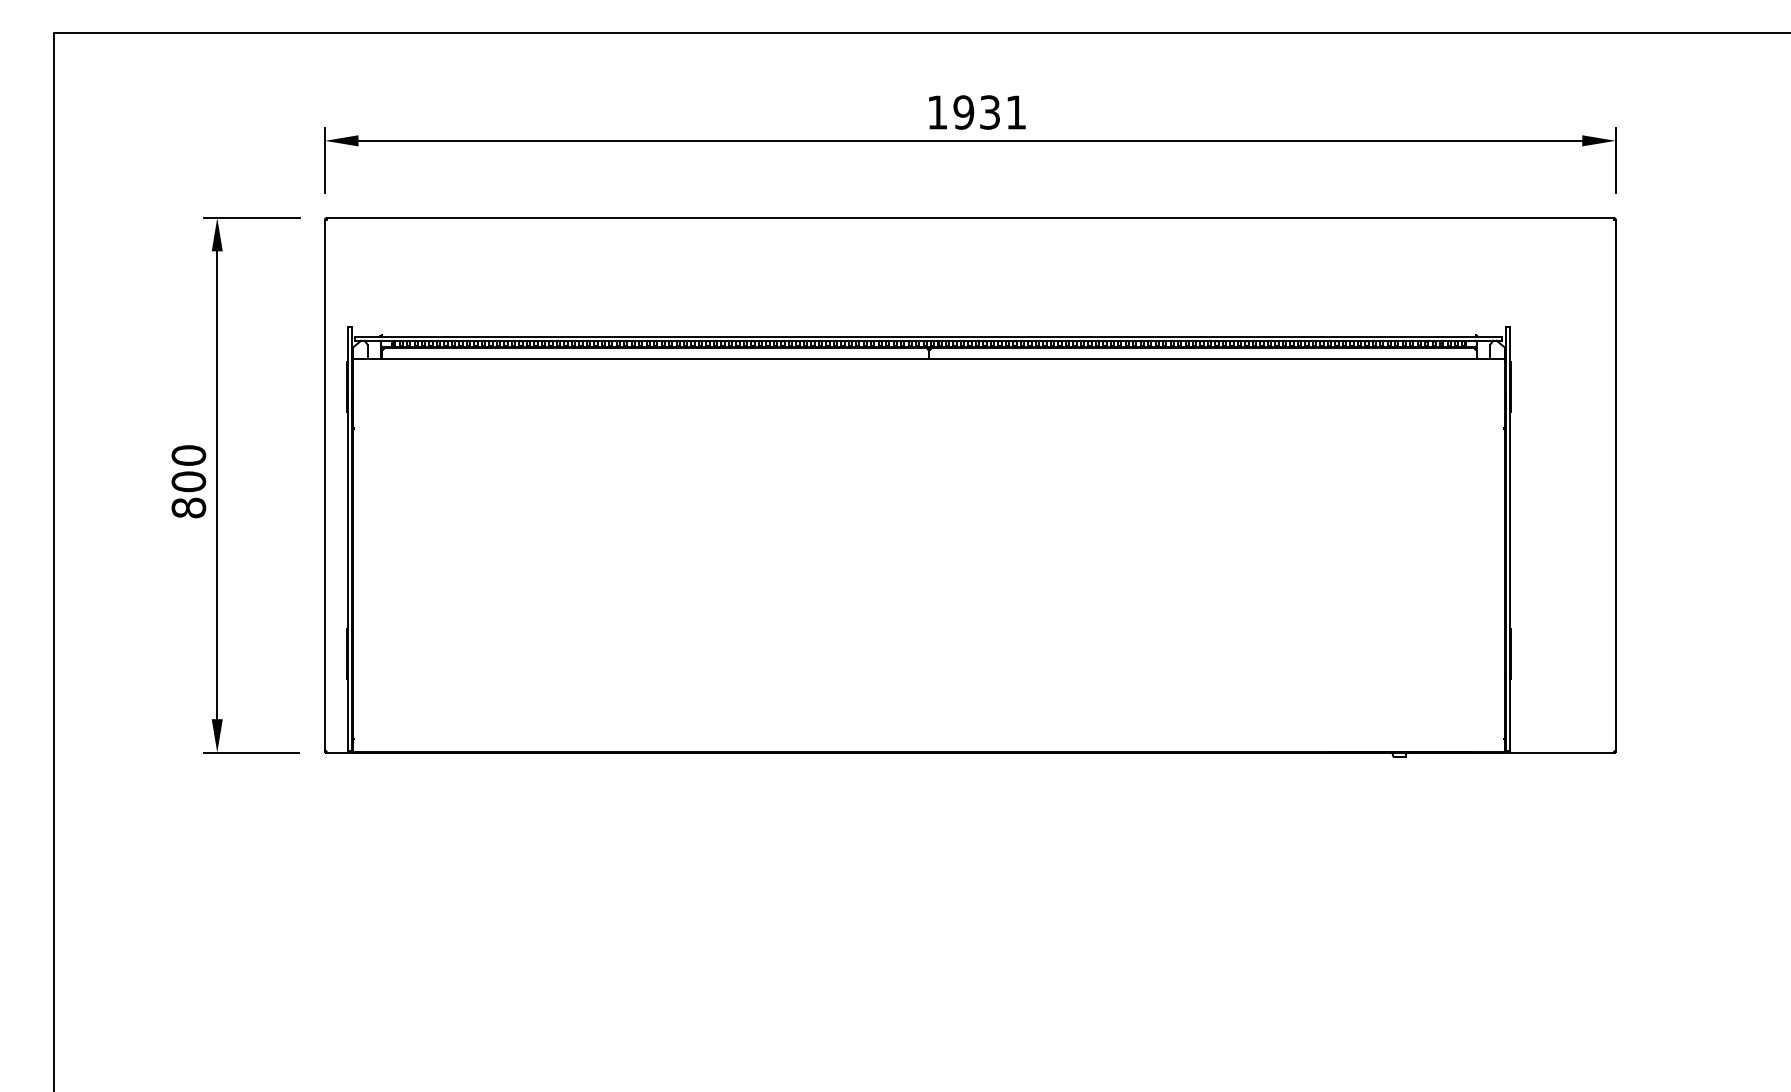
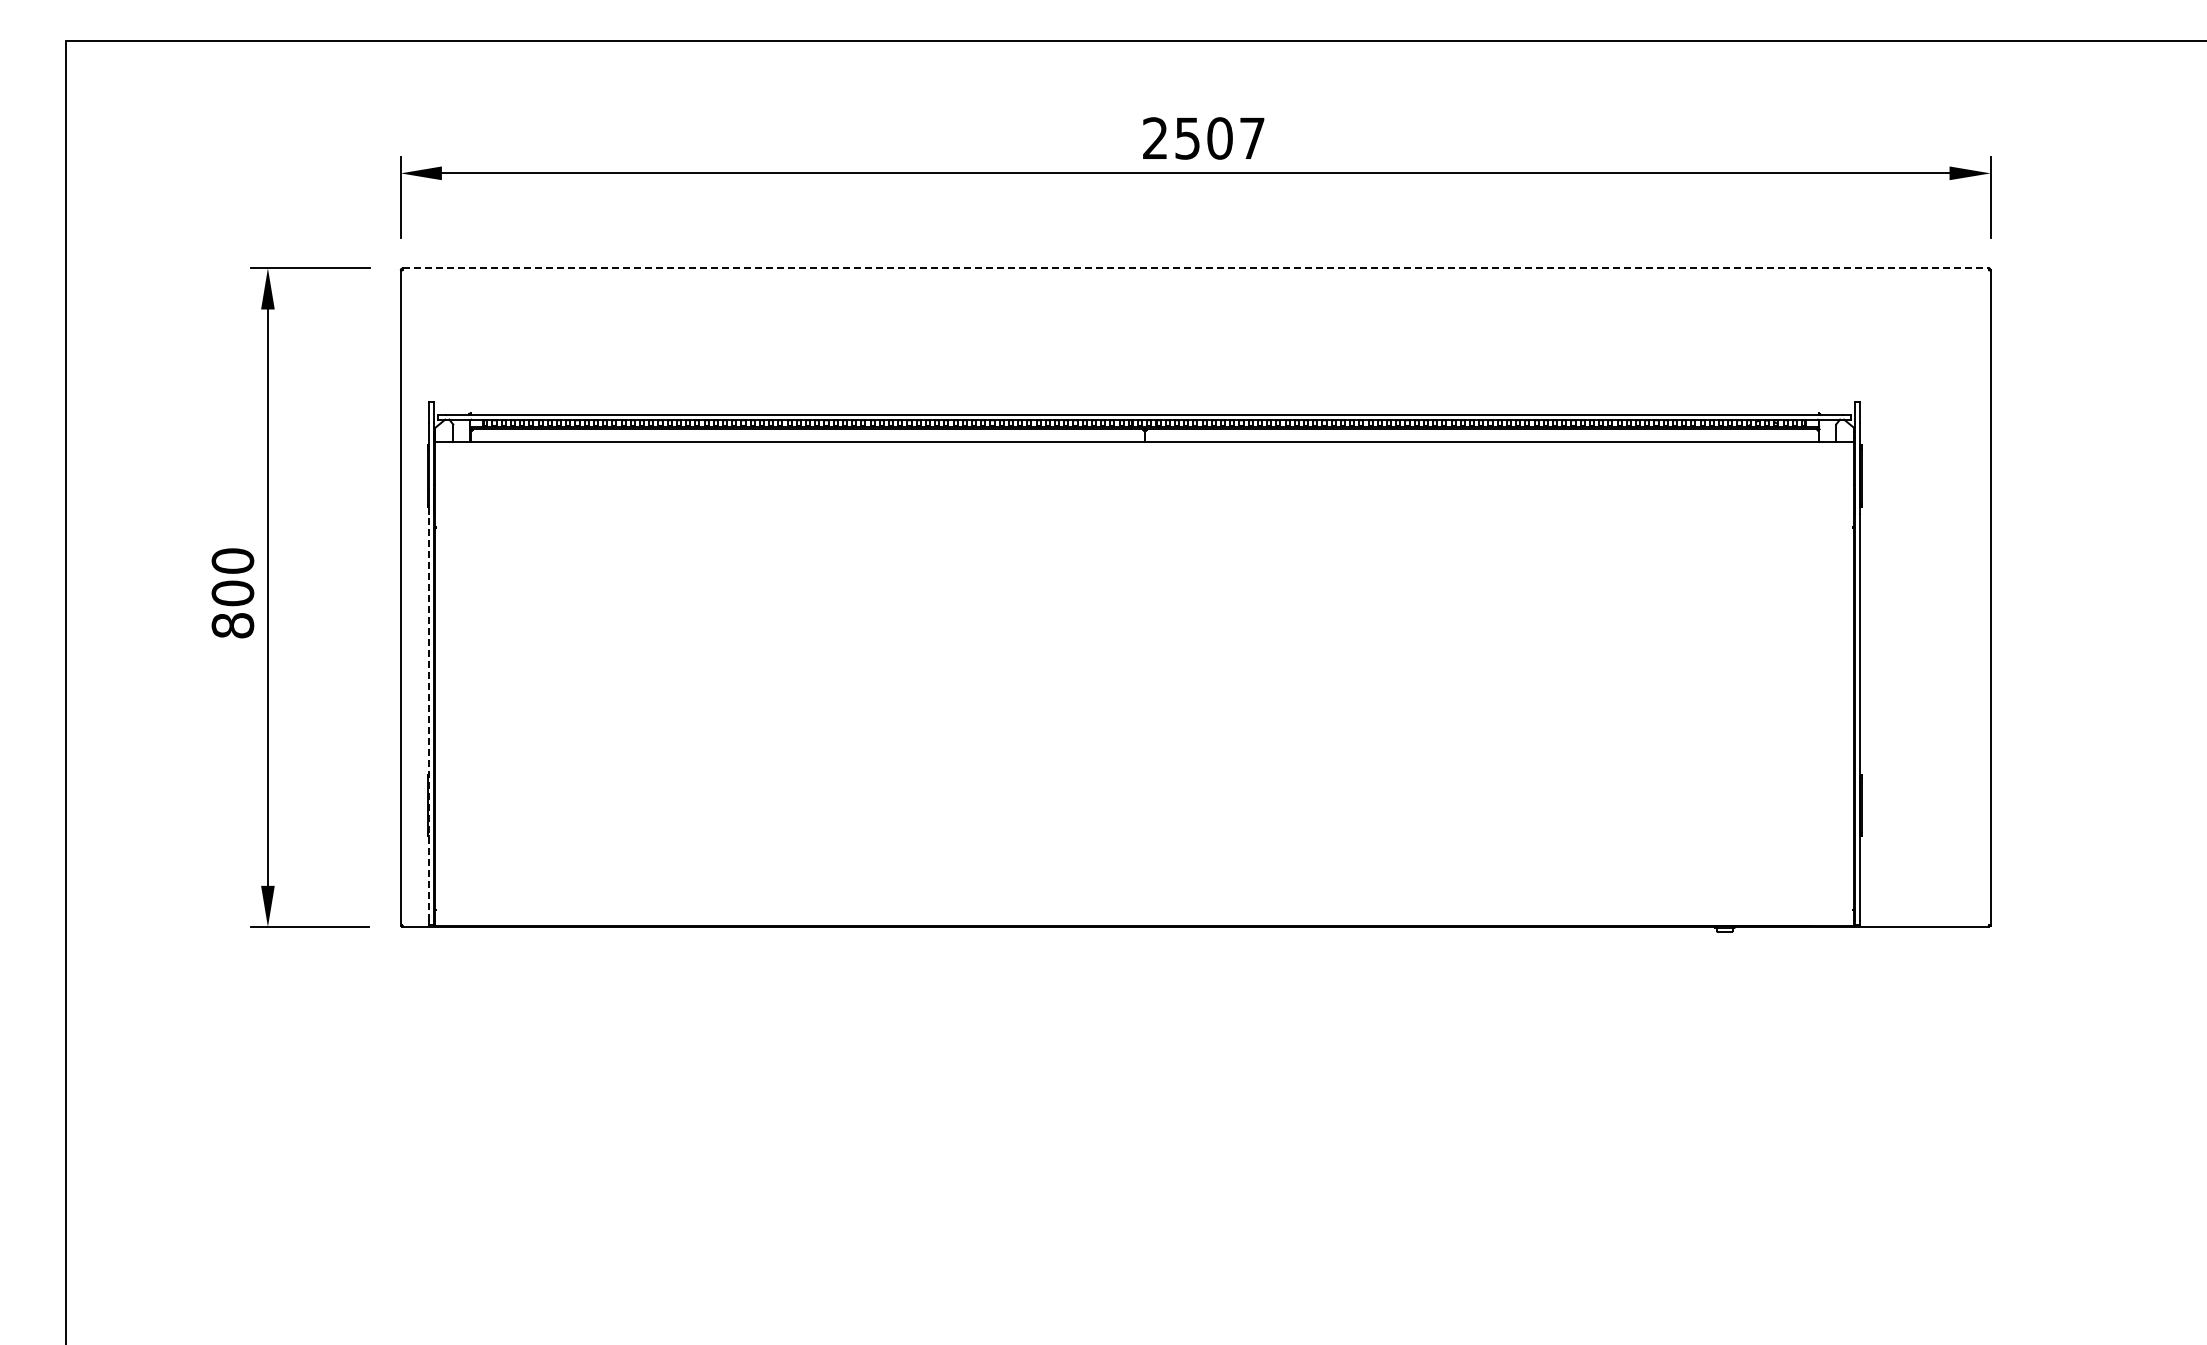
text: (976, 112) -> (1203, 138), 1931 -> 2507
line: (970, 218) -> (1195, 268), solid -> dashed
line: (347, 582) -> (428, 717), solid -> dashed

